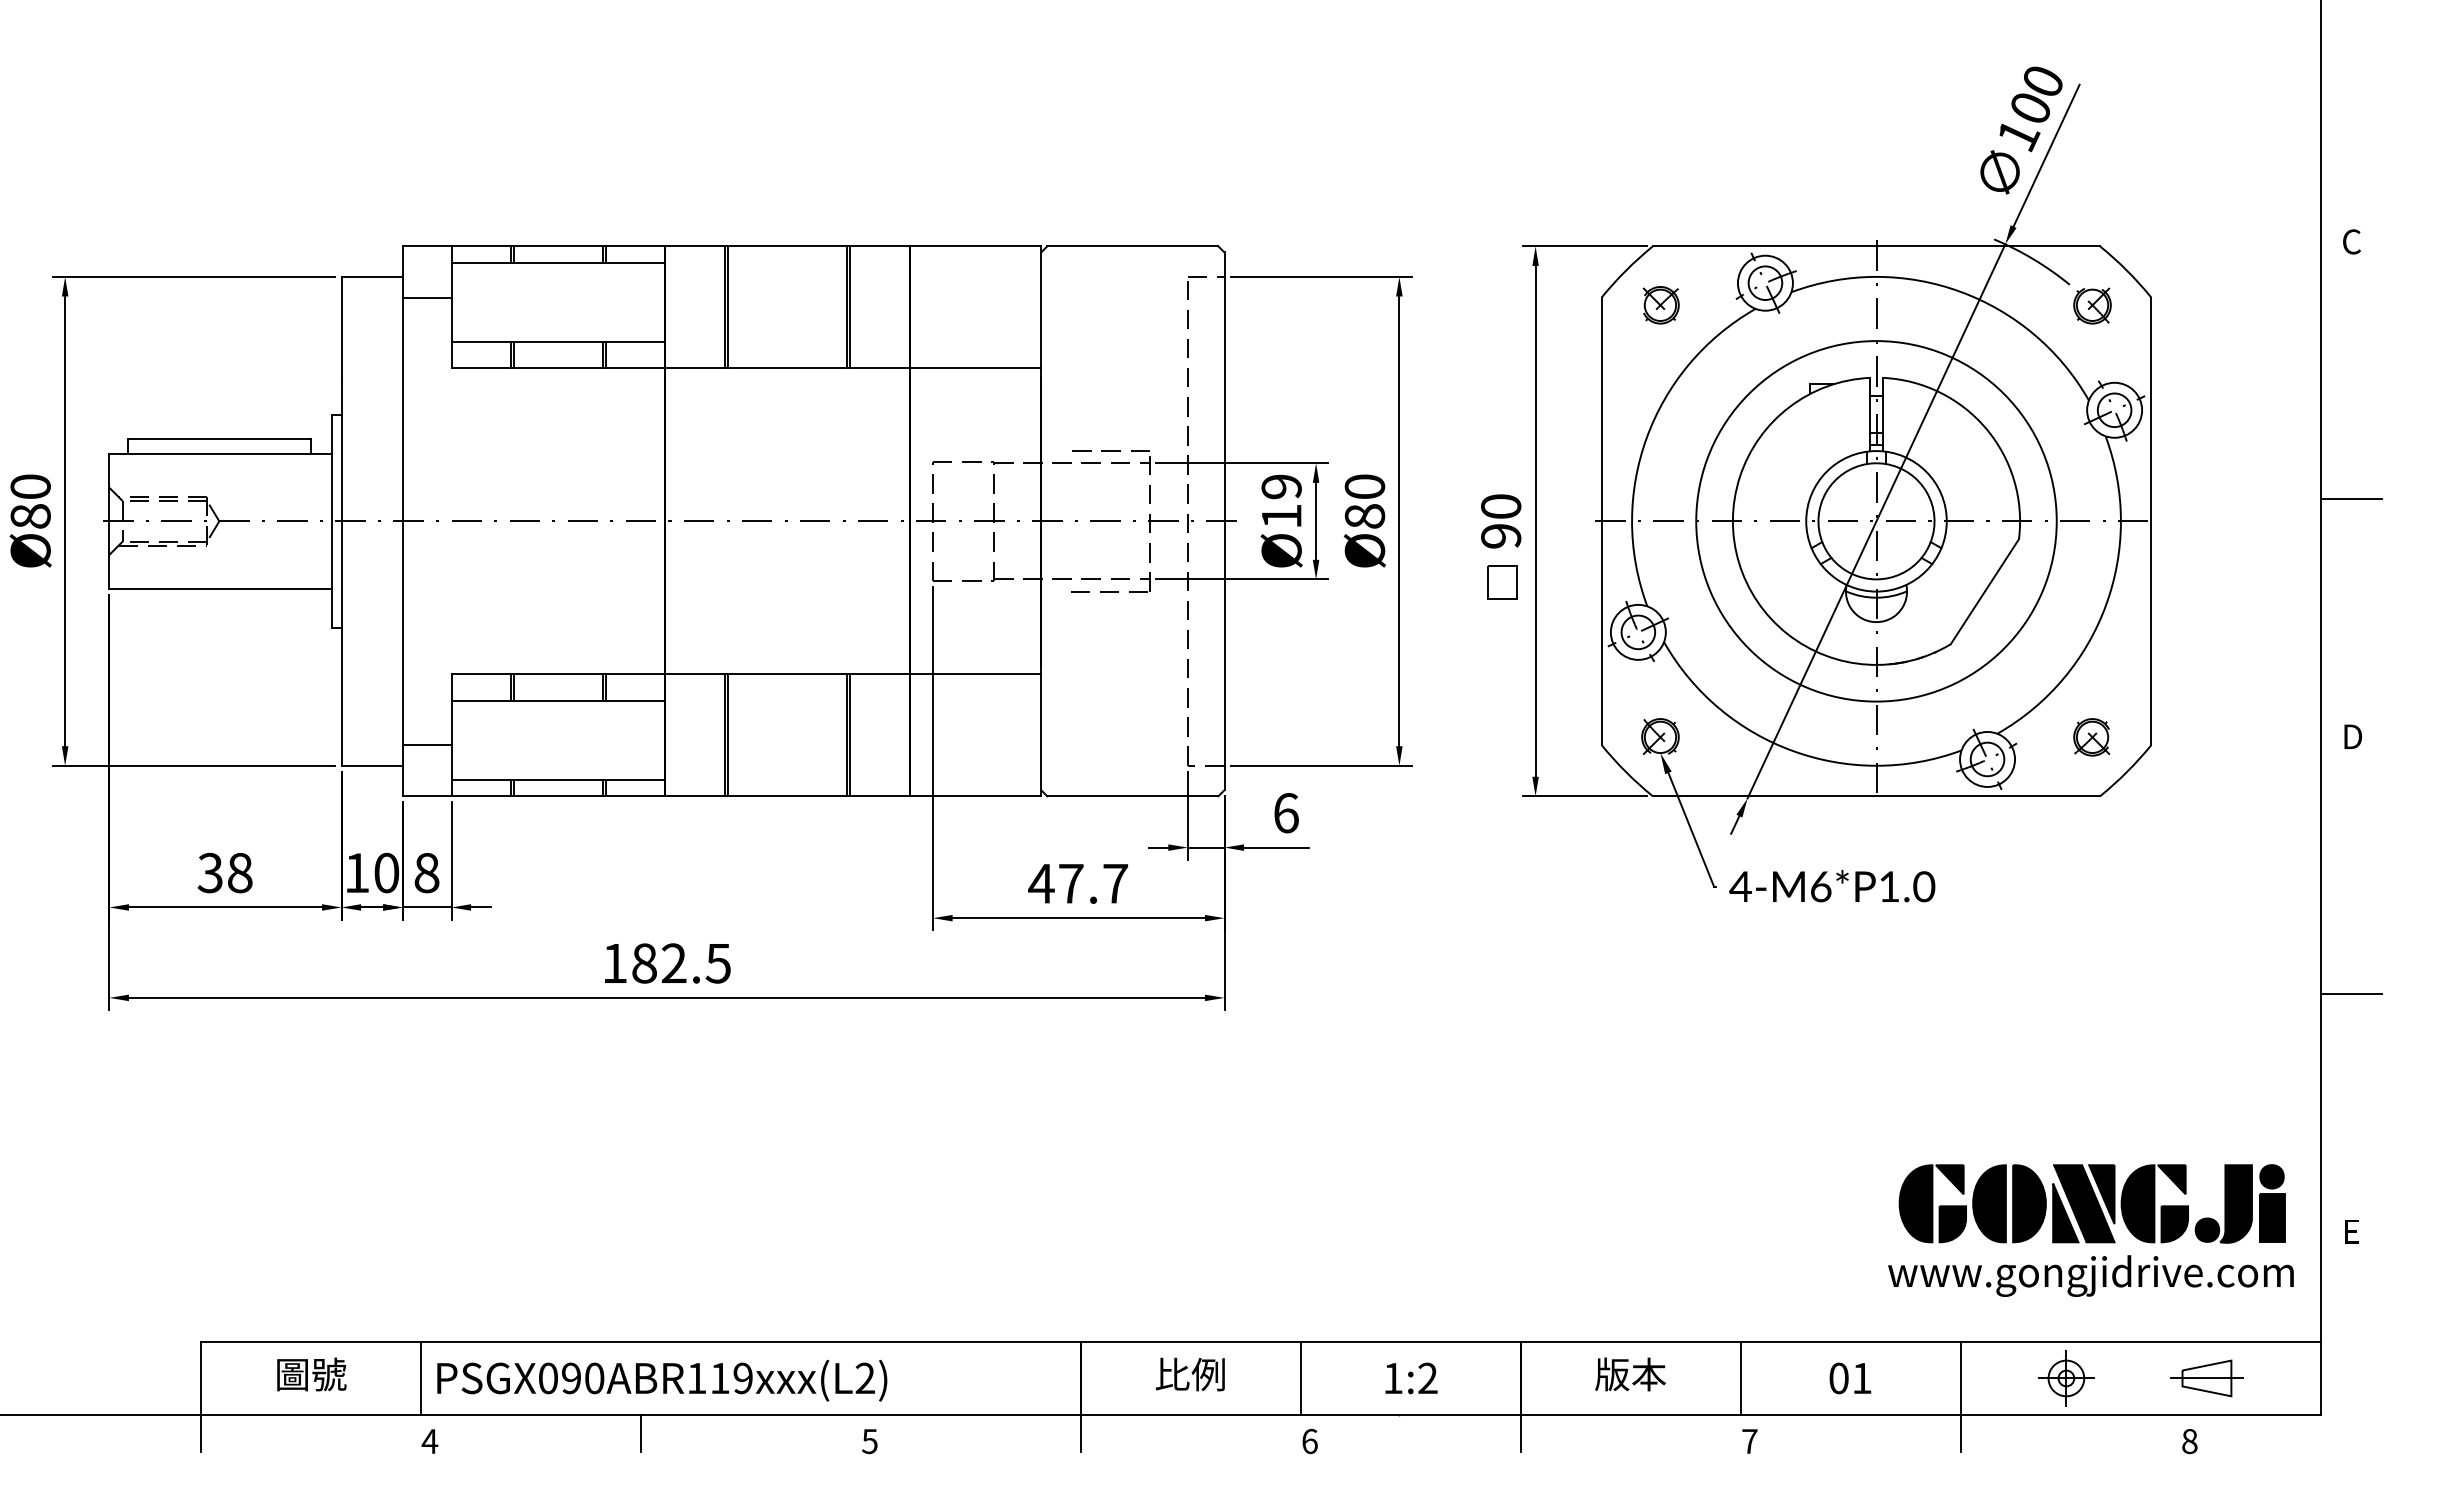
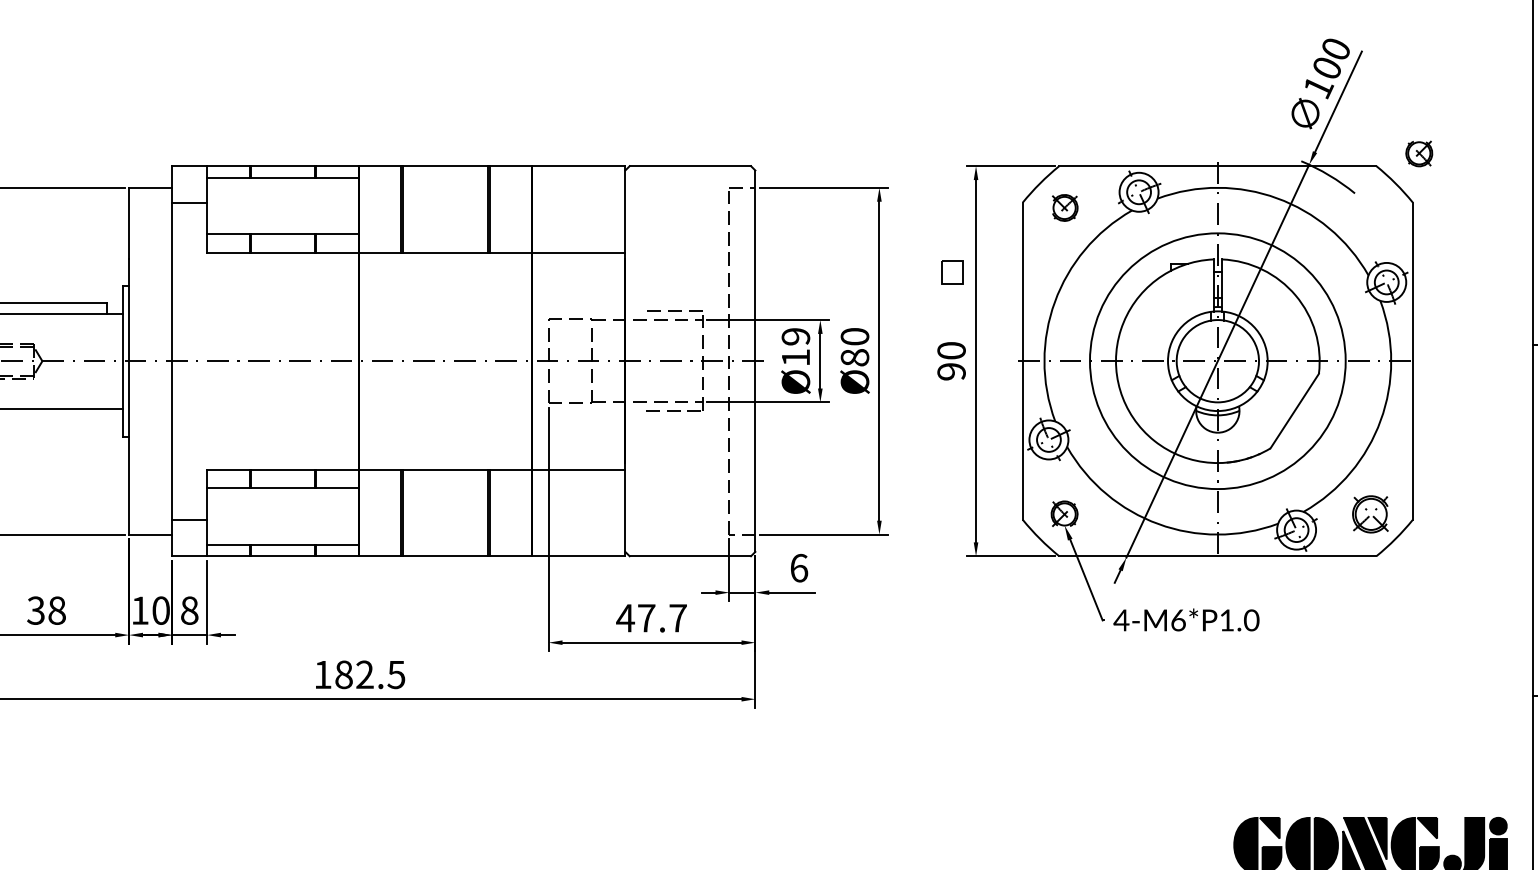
part: (2092, 305) -> (1419, 153), moved
part: (1502, 582) -> (952, 272), moved
part: (2091, 737) -> (1370, 514), size x1.4

